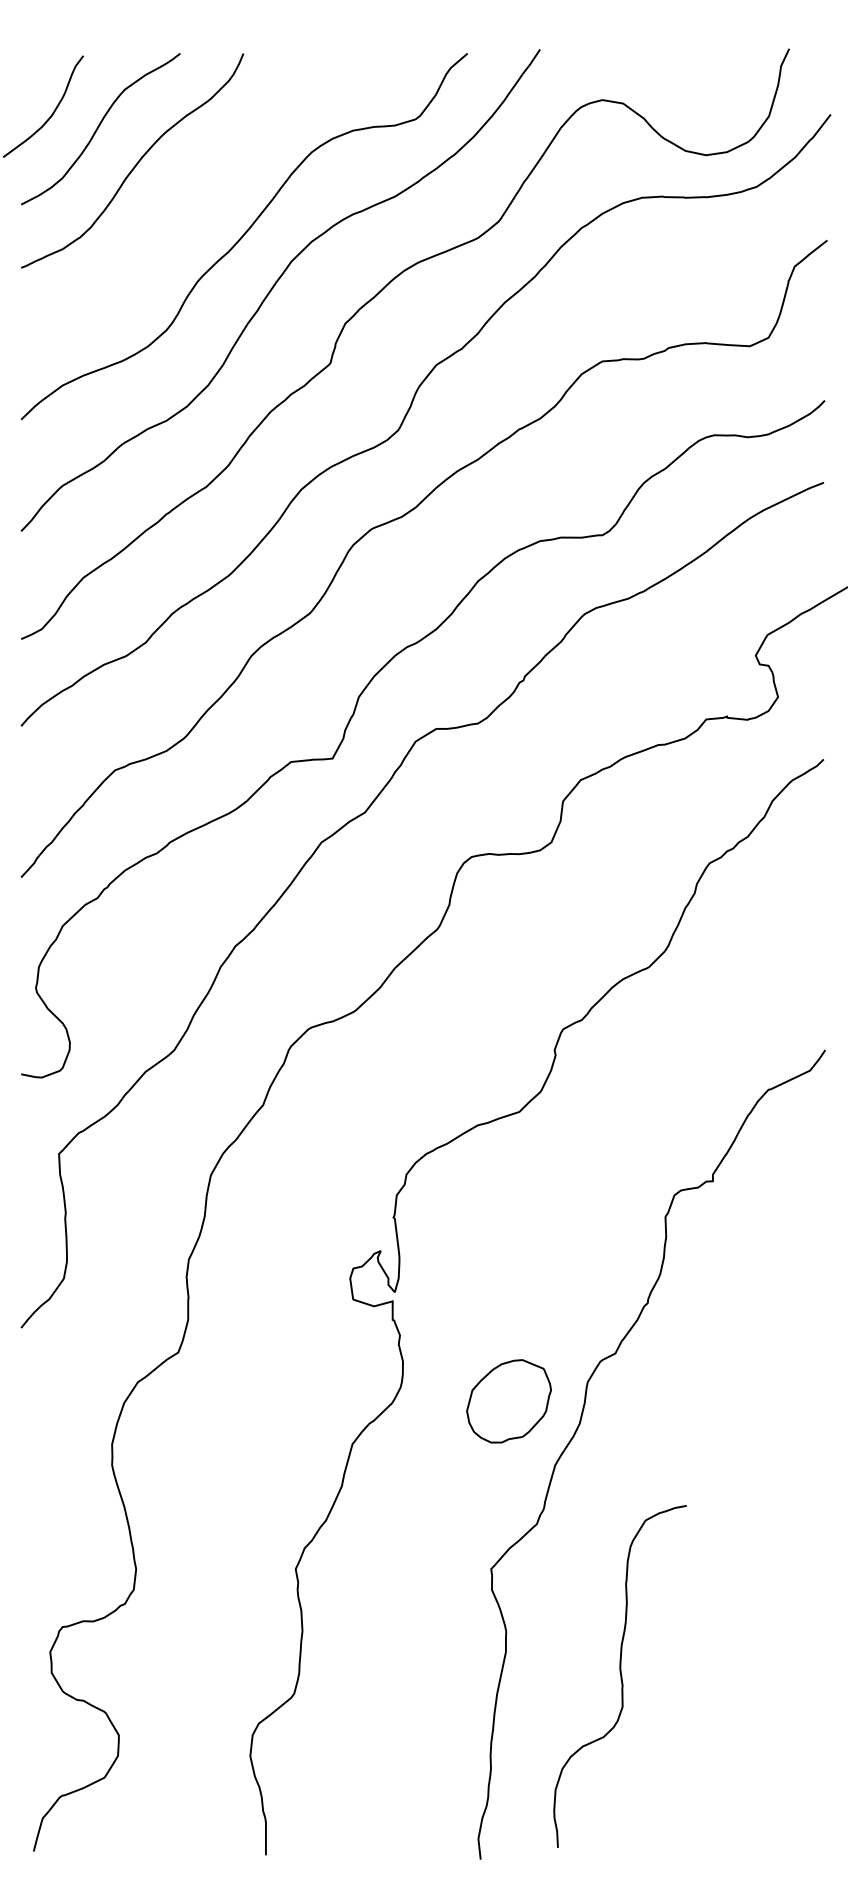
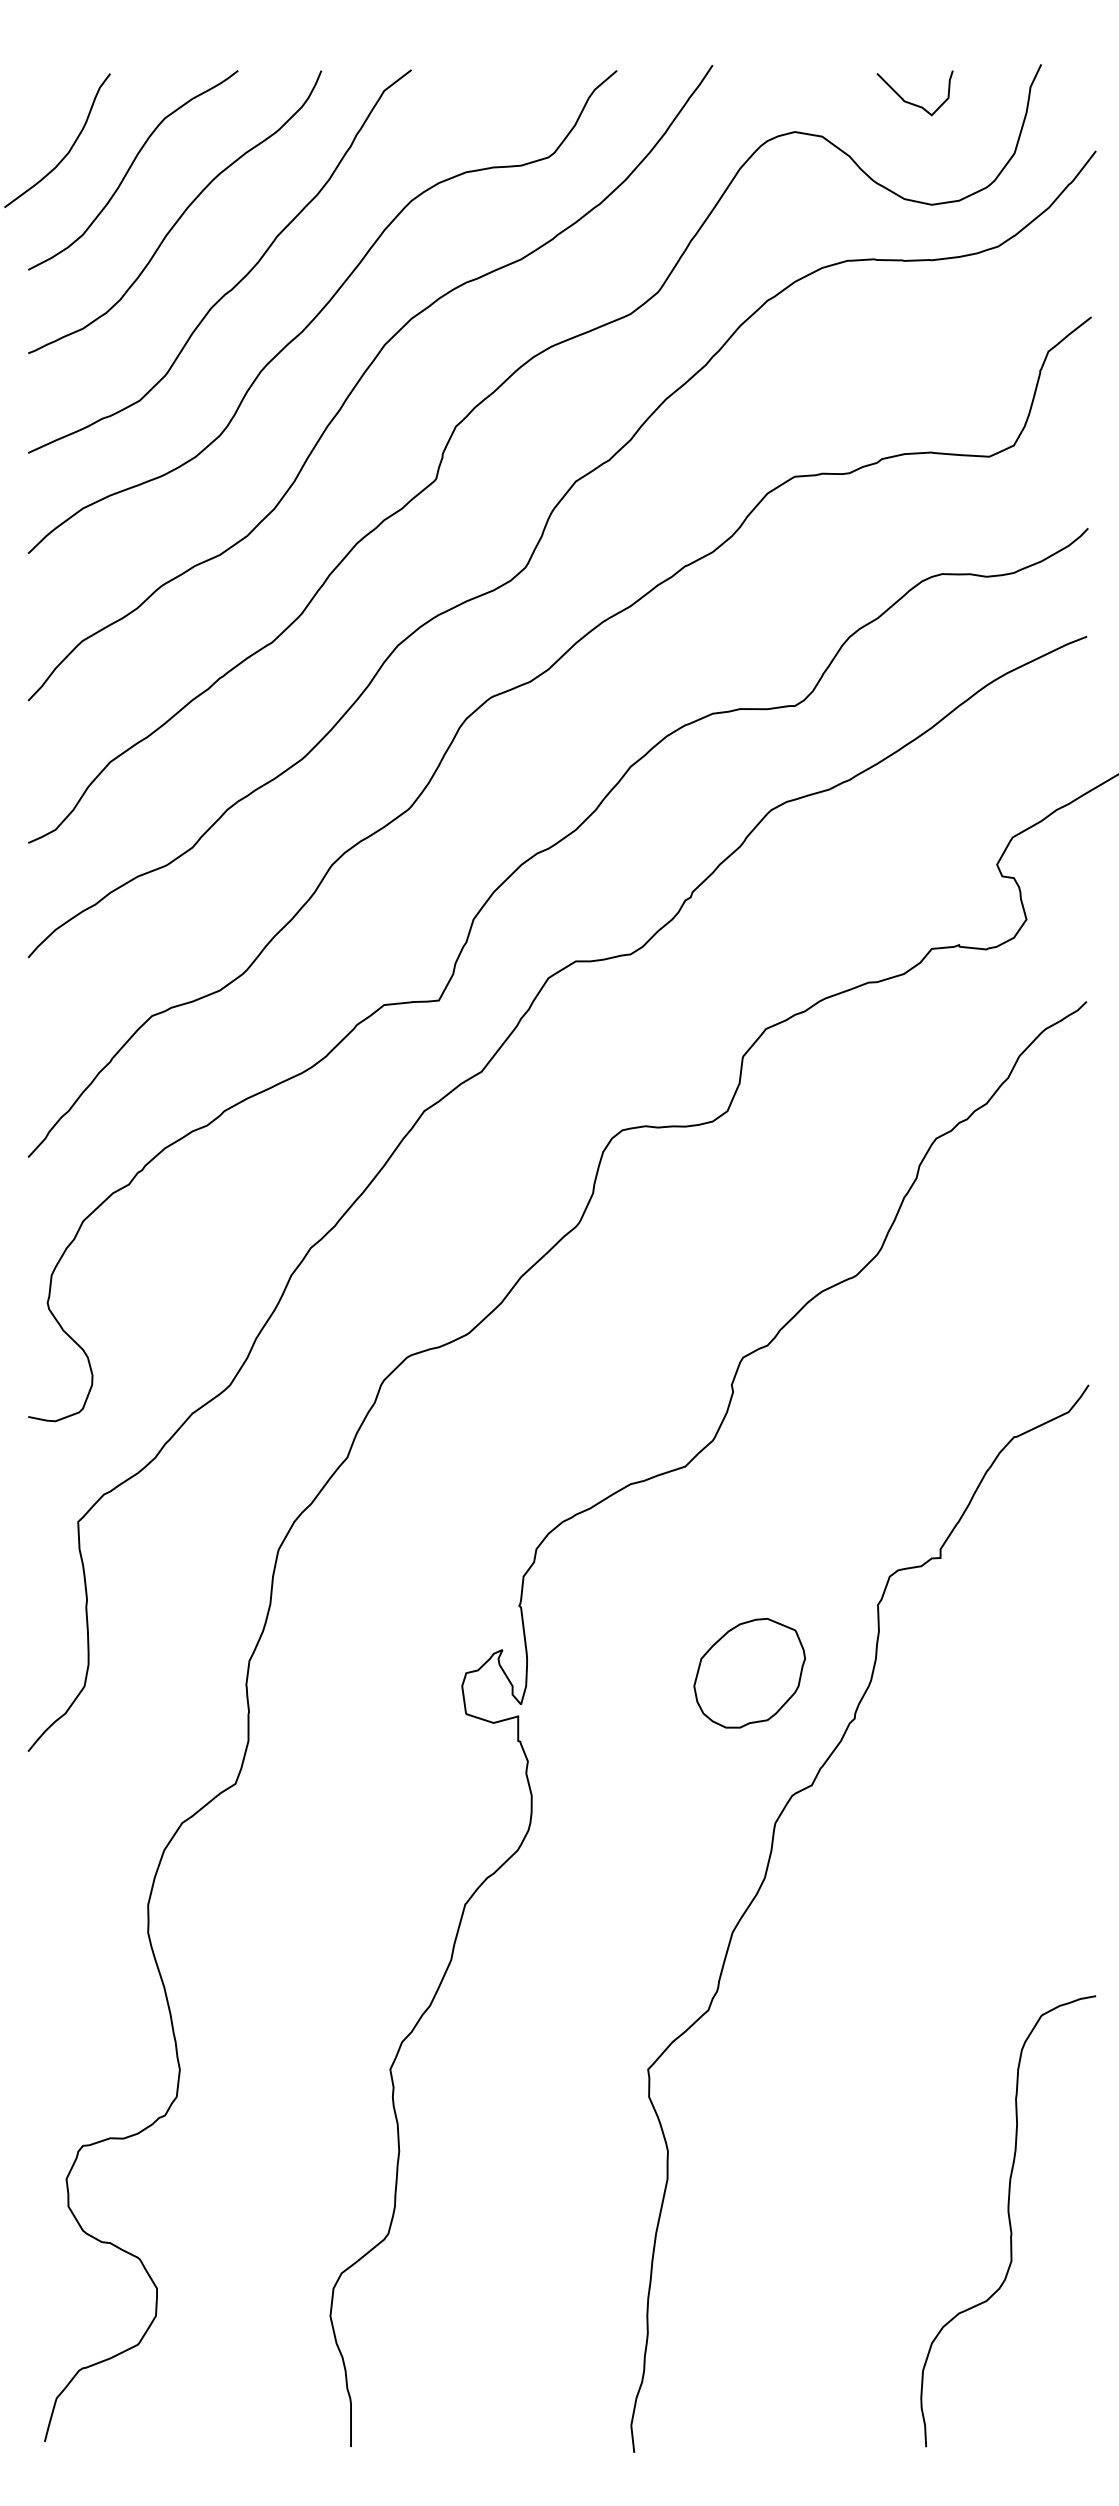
curve: (690, 77) -> (911, 102), added
curve: (181, 212) -> (239, 280), added
part: (508, 1401) -> (749, 1673), moved
curve: (620, 1676) -> (1008, 2221), moved

